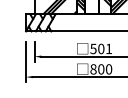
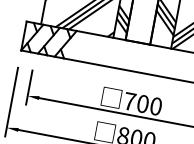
text: (101, 48) -> (143, 103), 501 -> 700

